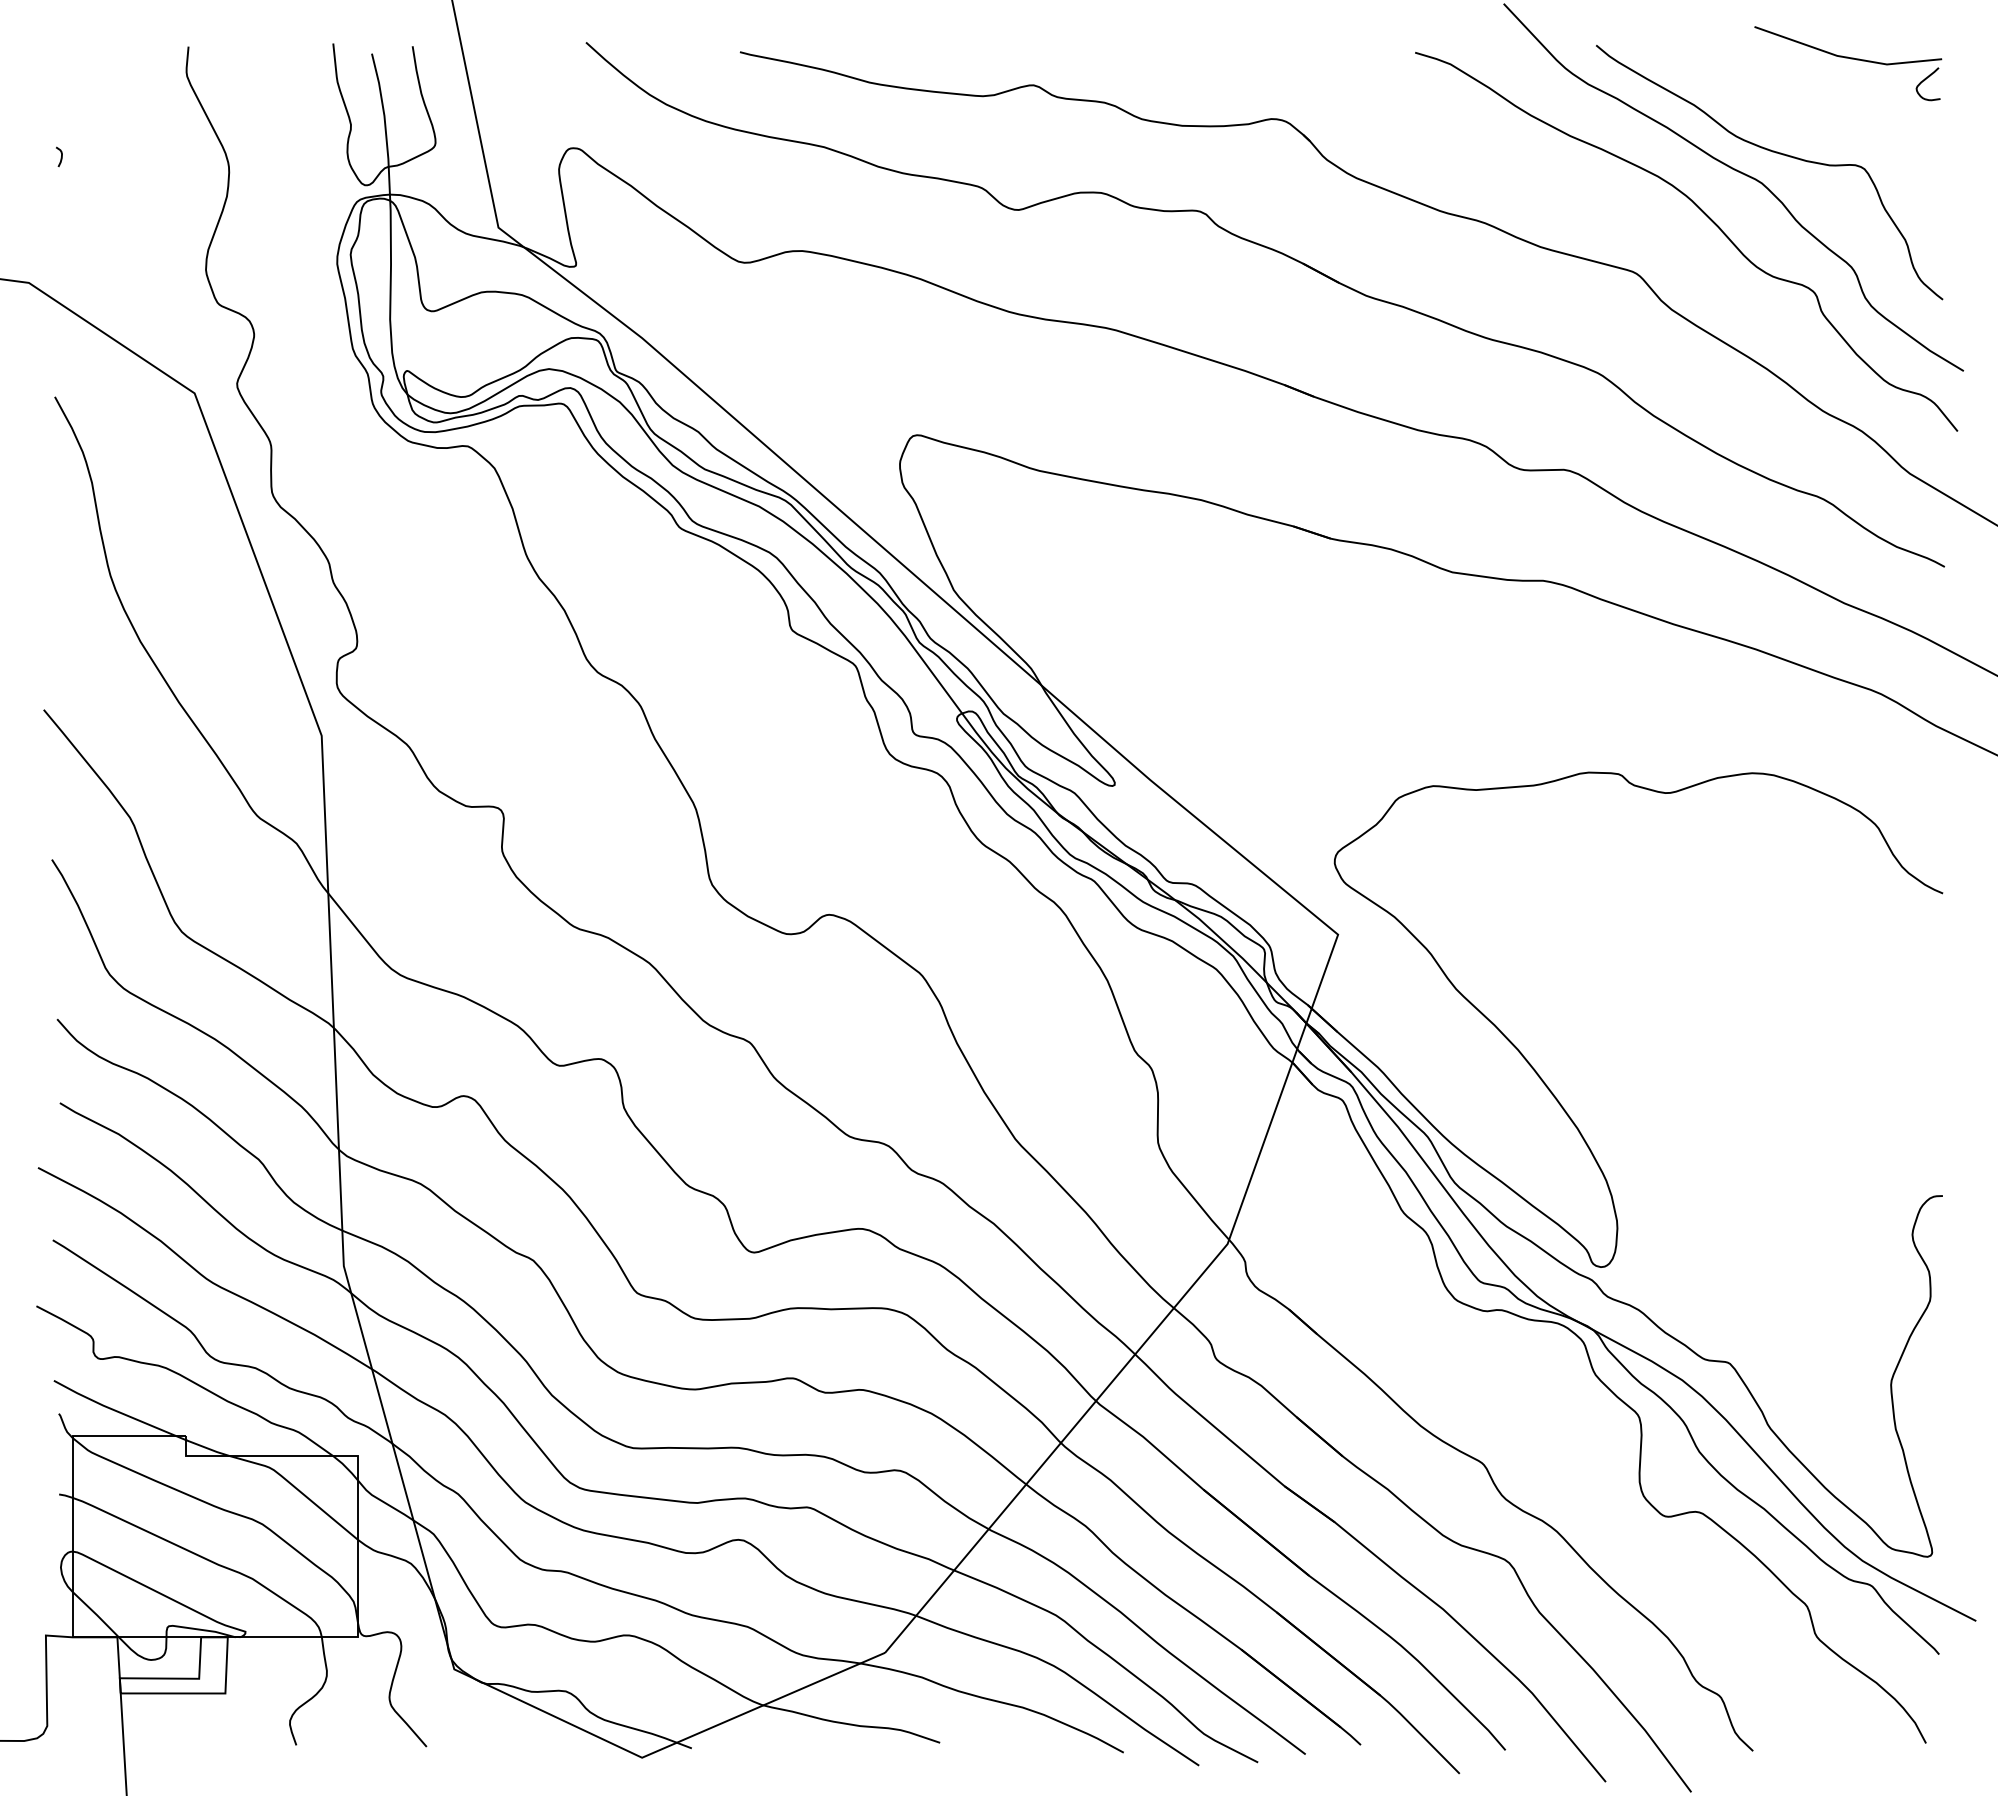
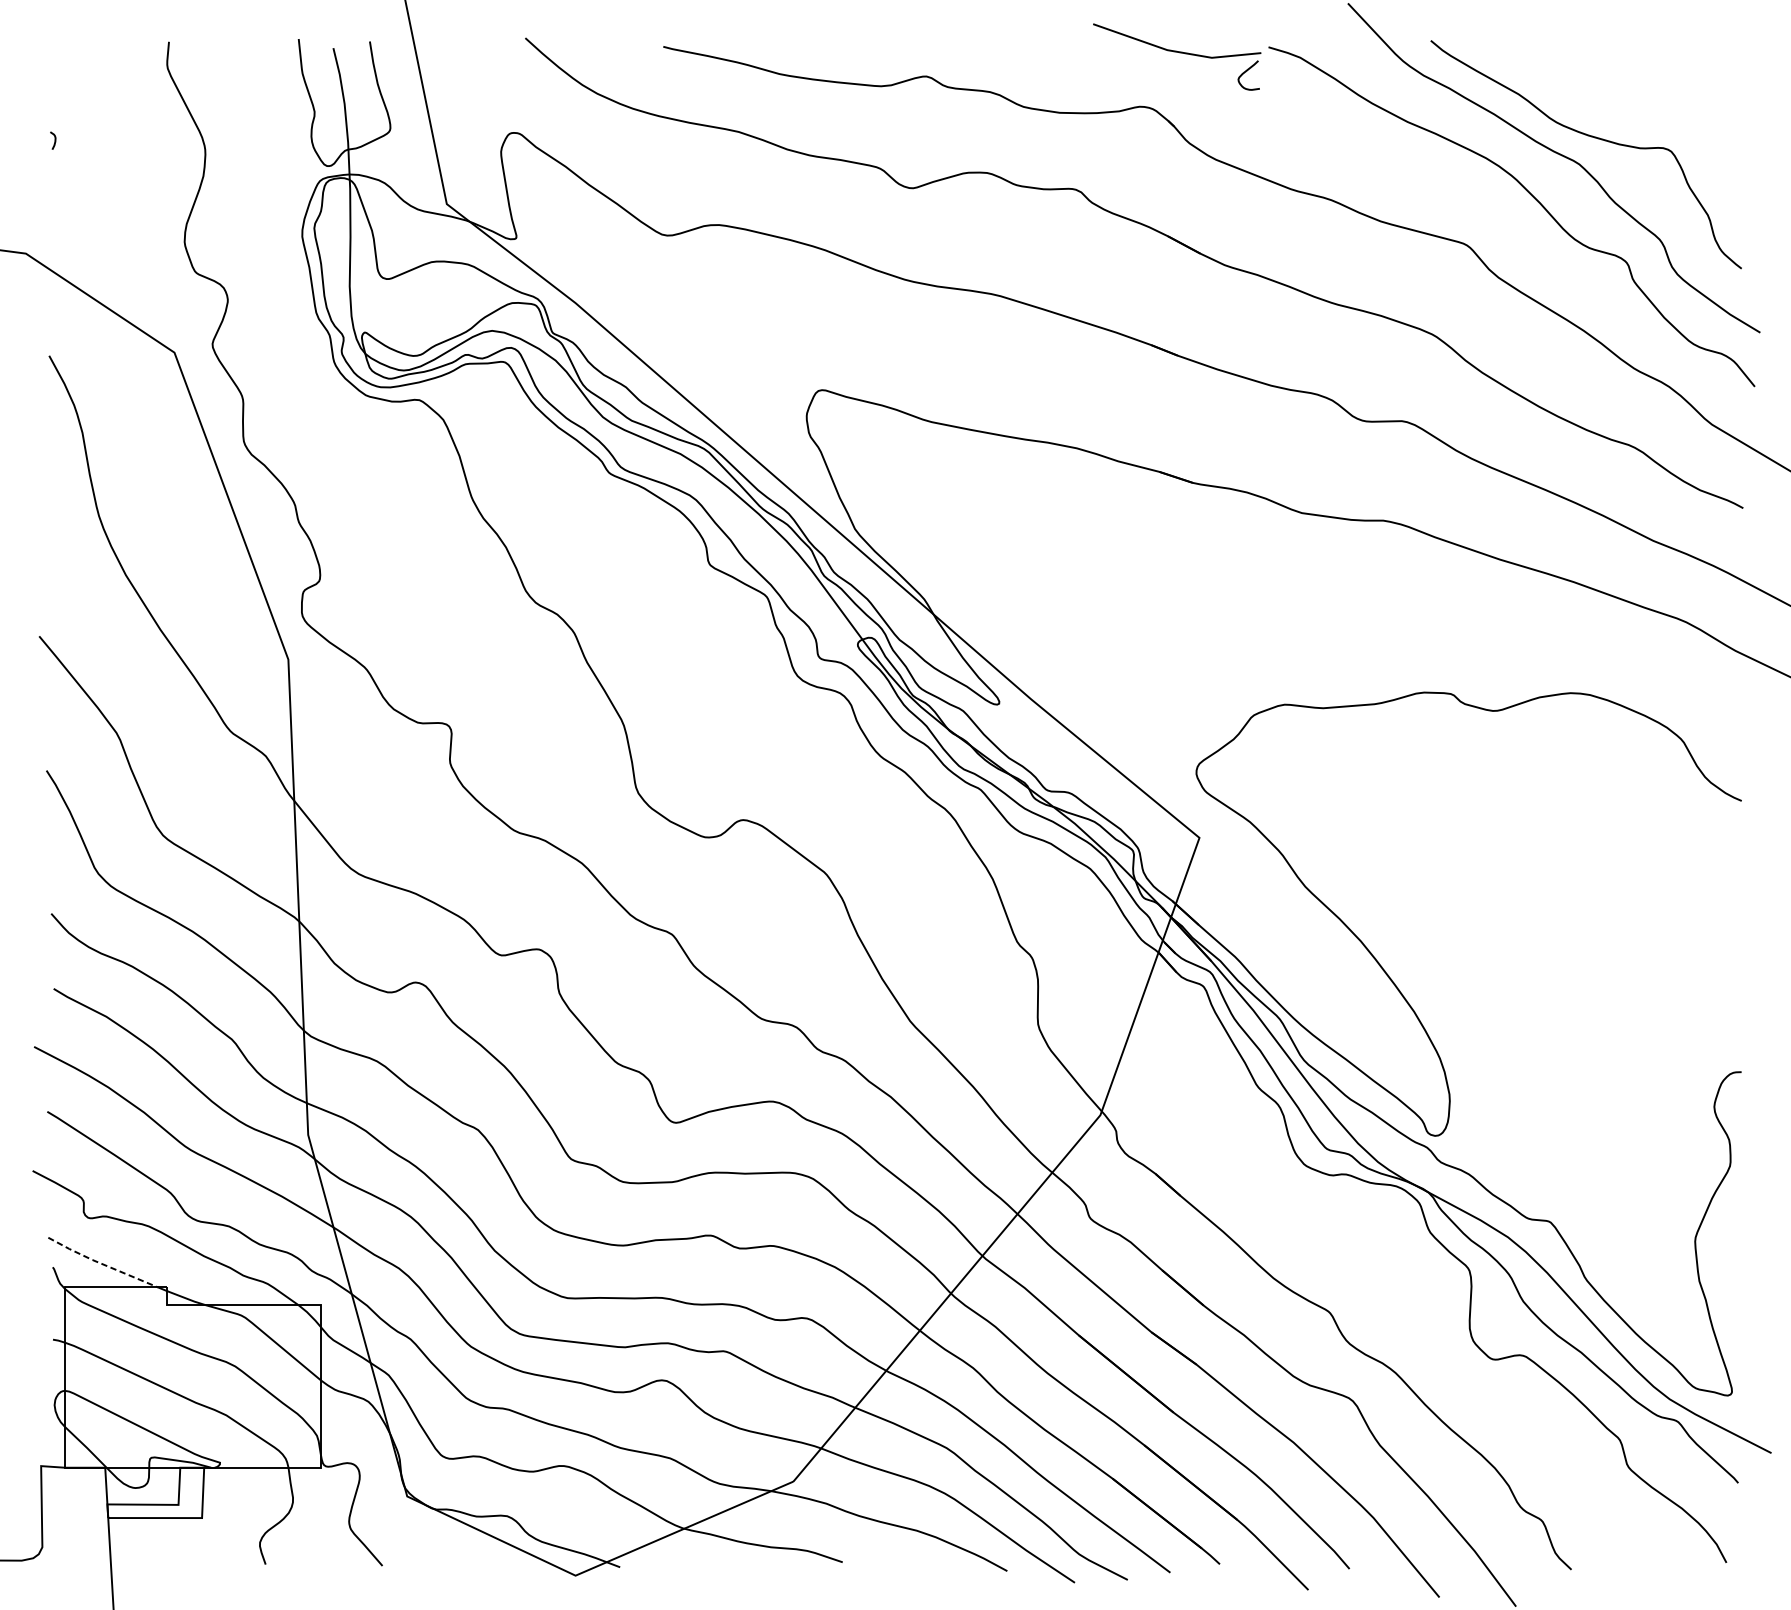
part: (1848, 63) -> (1177, 56), moved
line: (113, 1409) -> (101, 1263), solid -> dashed

